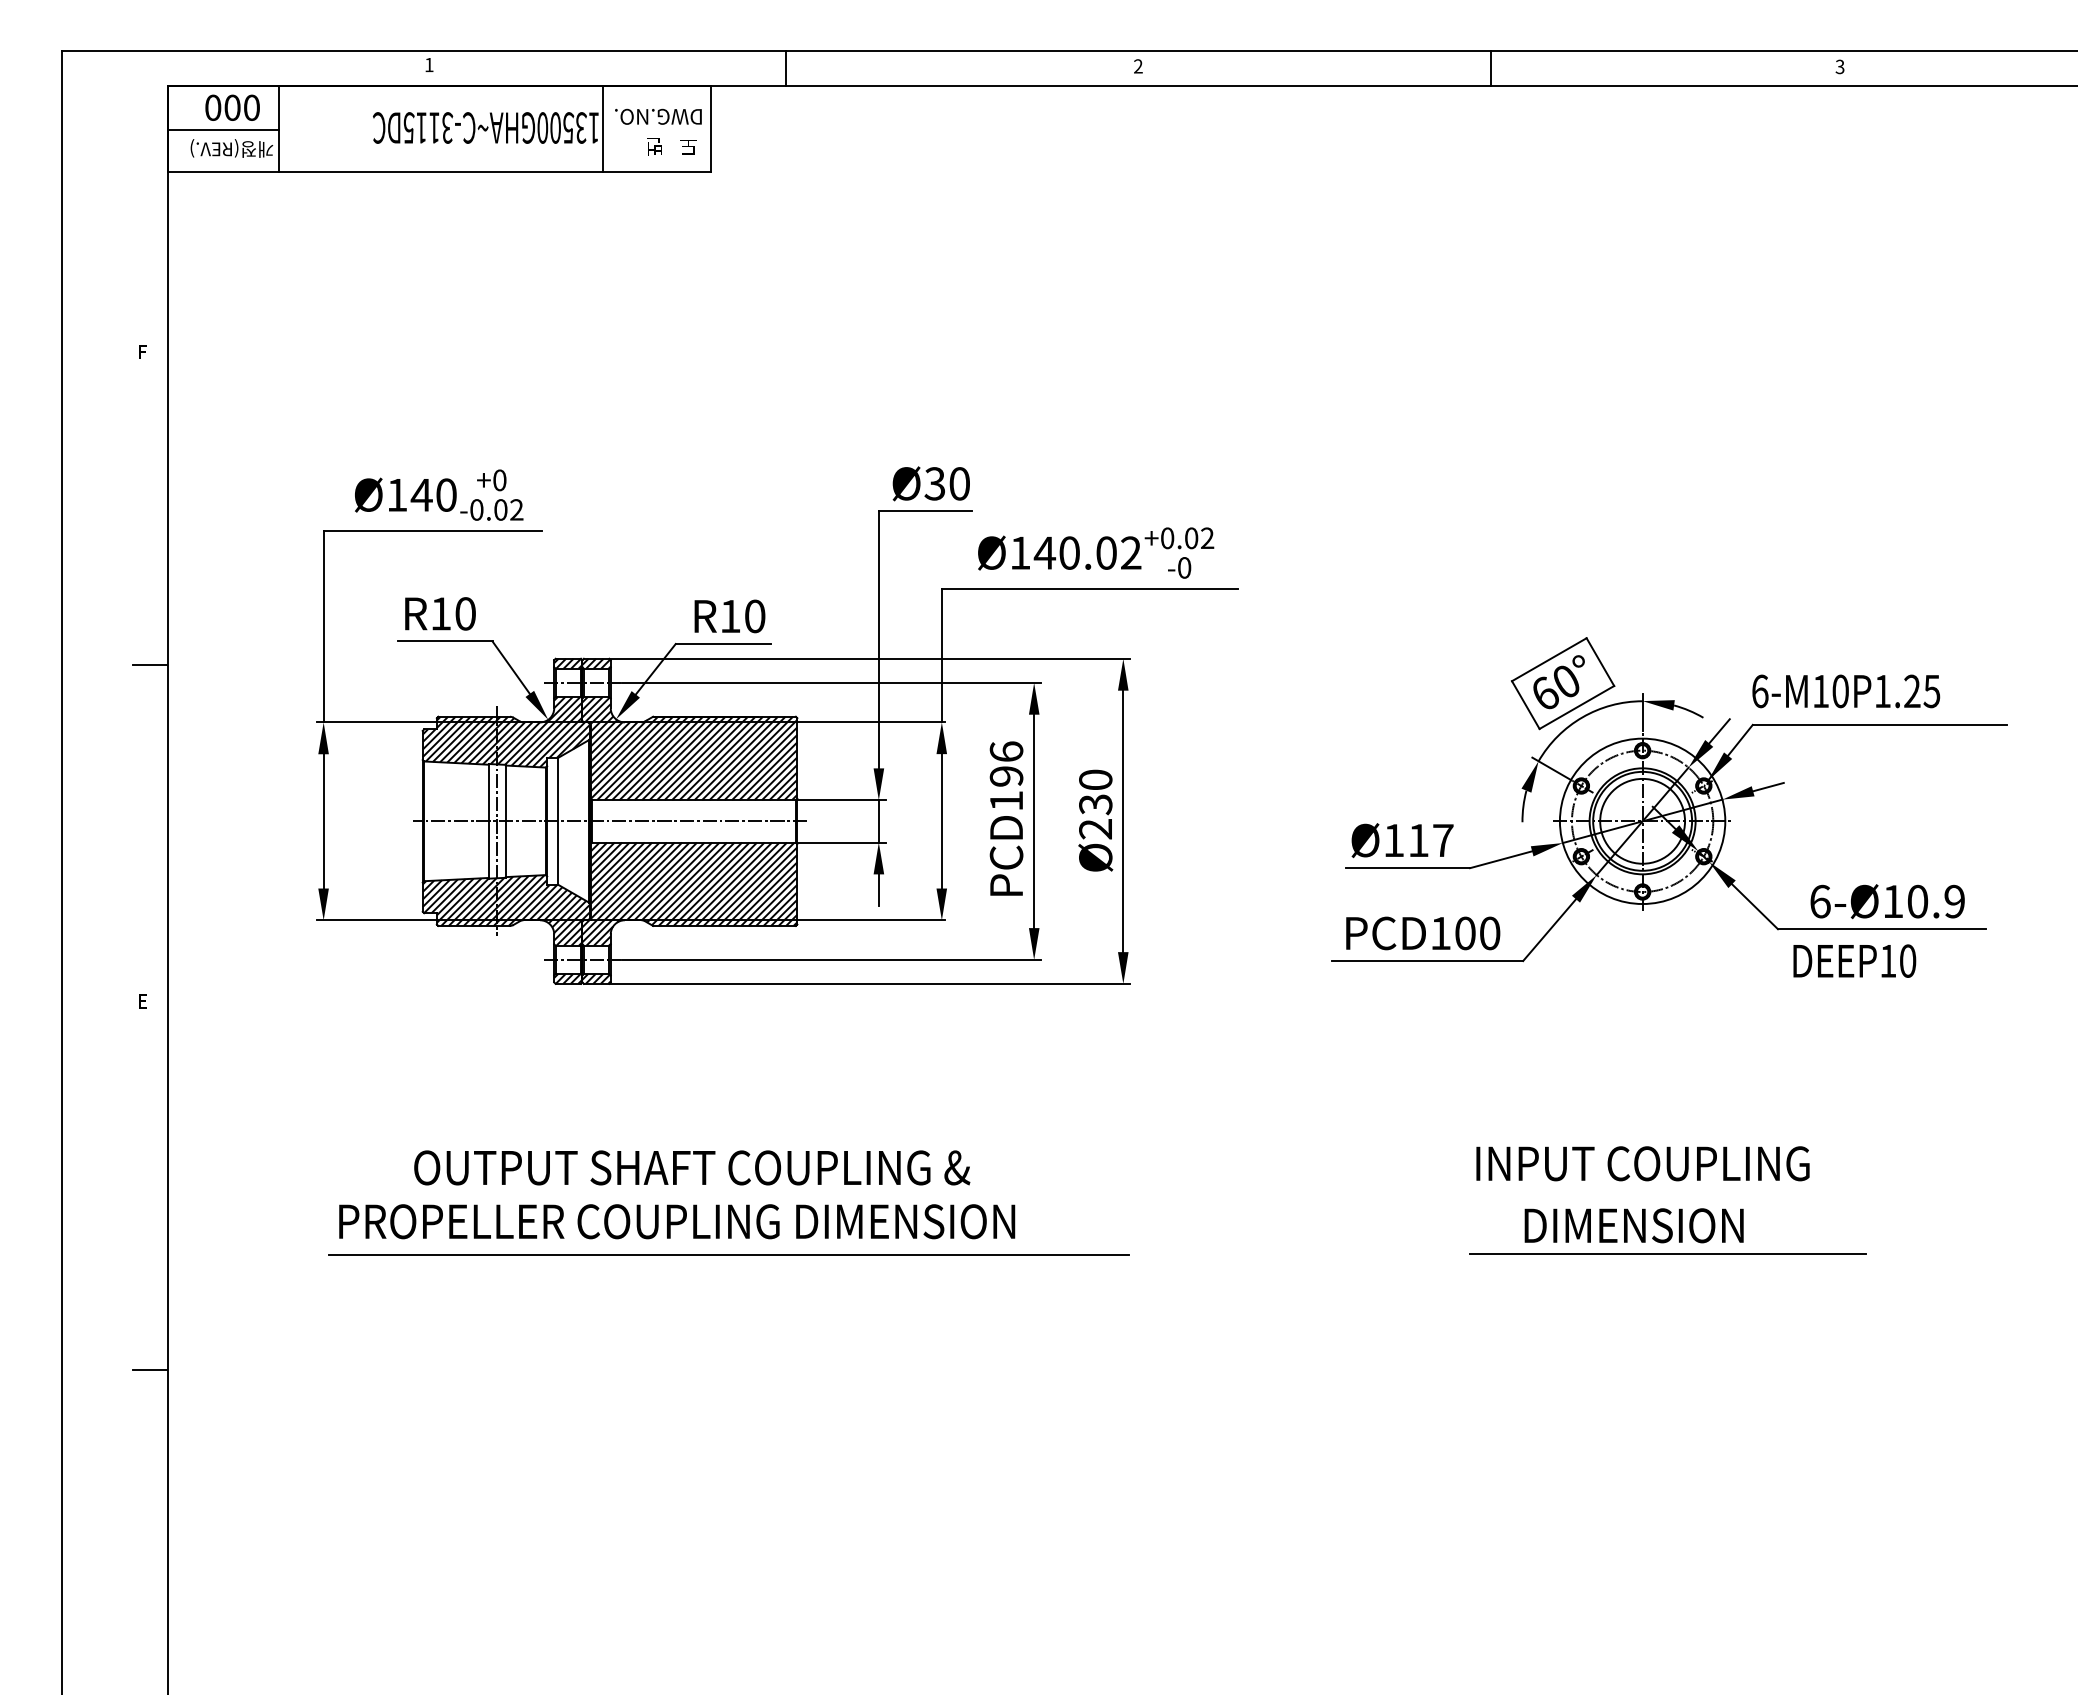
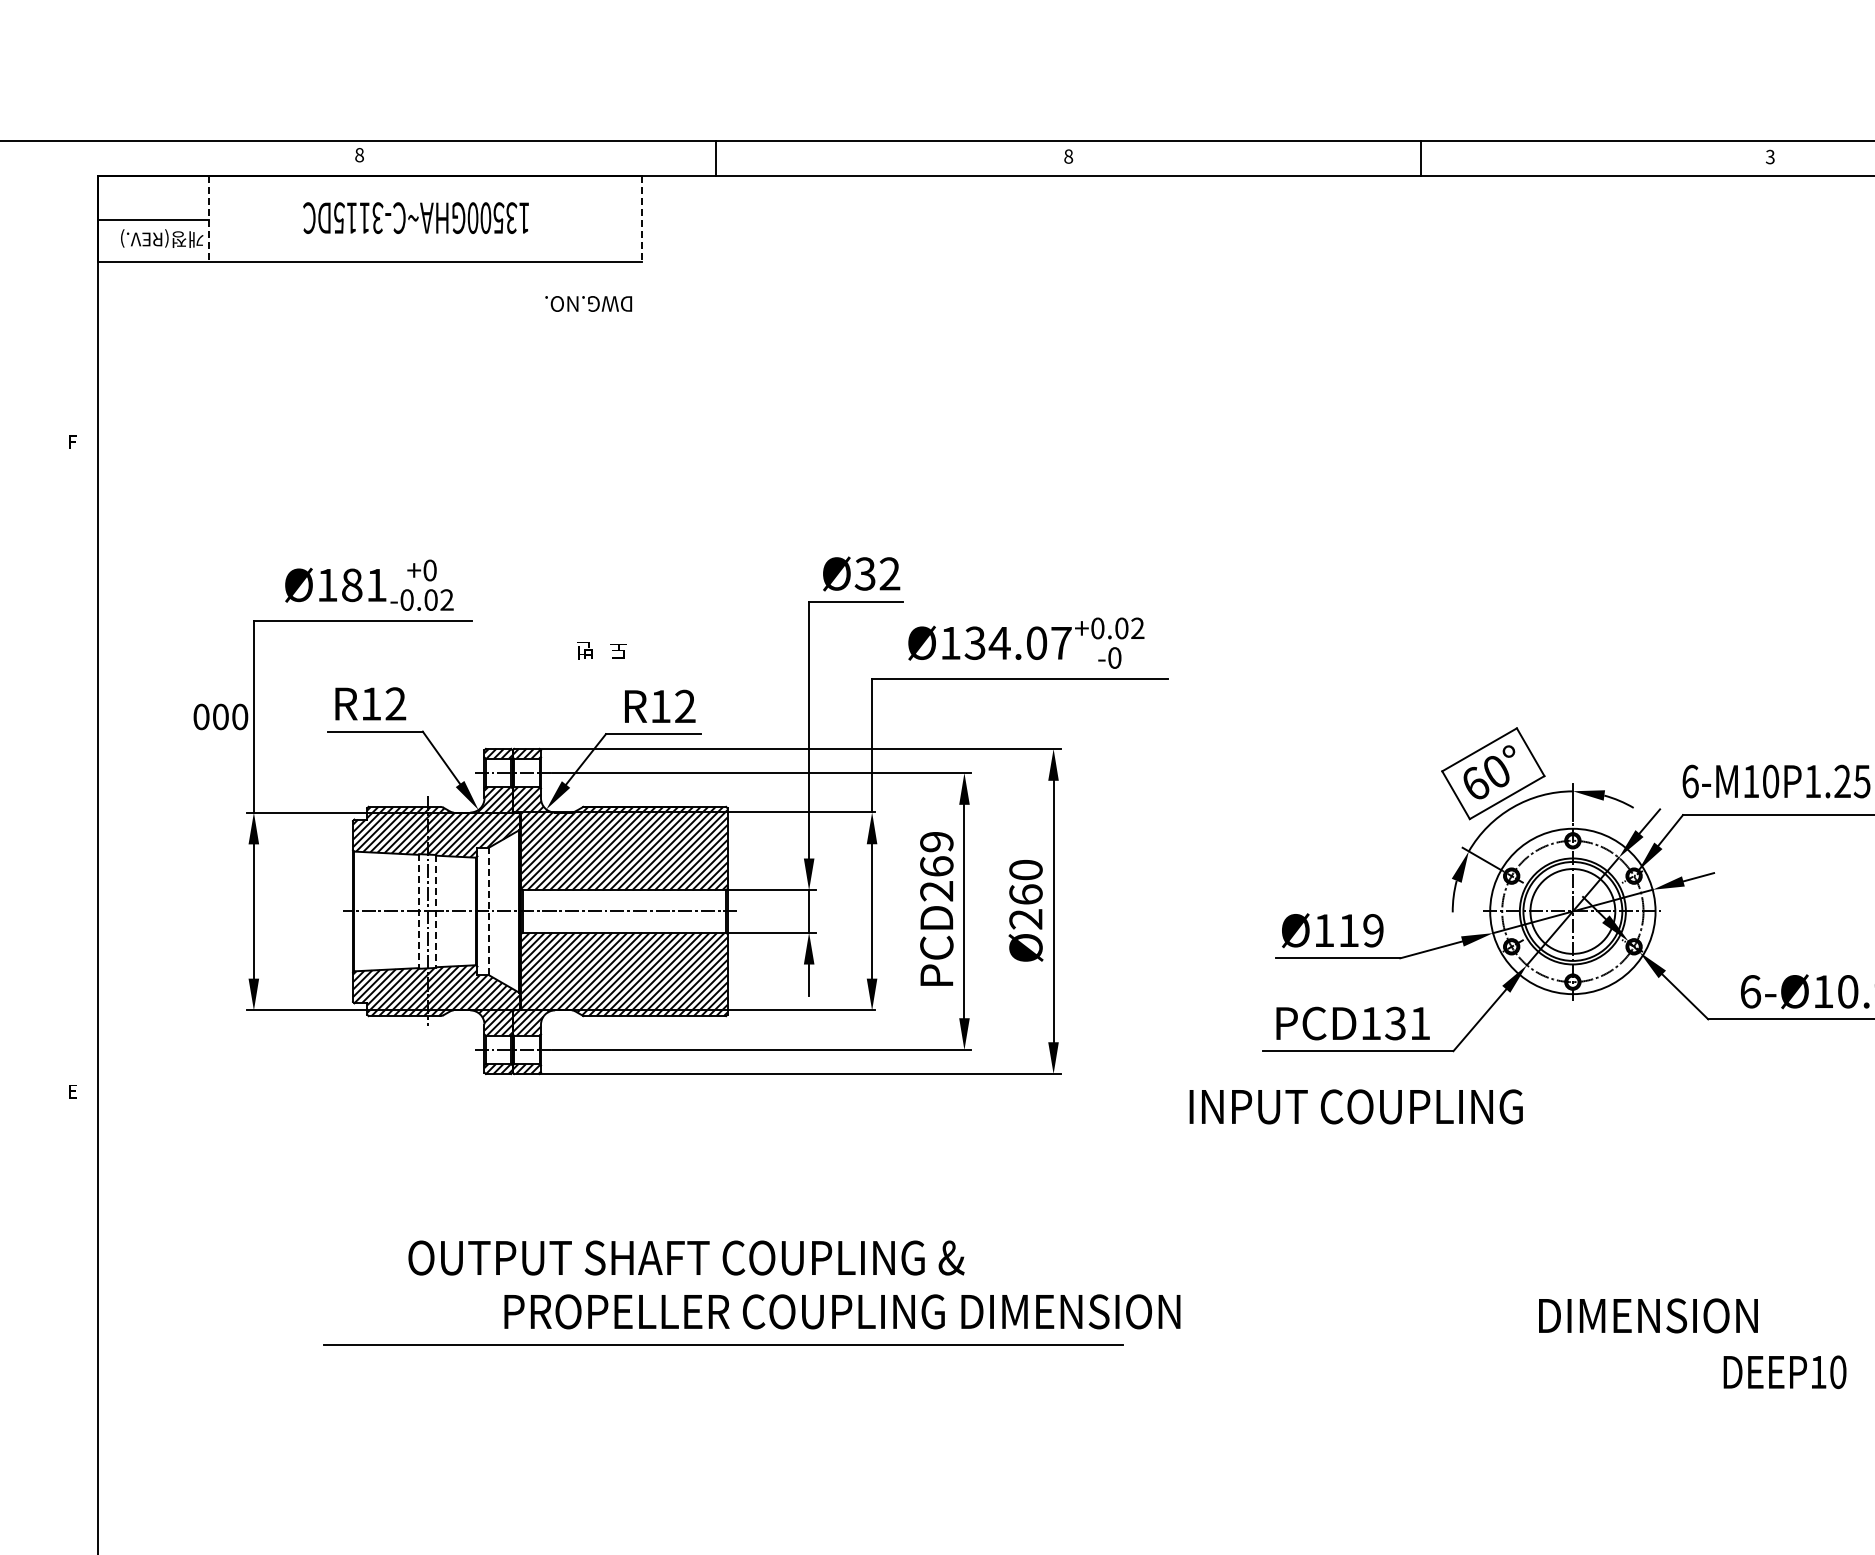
text: (429, 64) -> (359, 154), 1 -> 8
text: (1138, 66) -> (1068, 156), 2 -> 8
text: (232, 107) -> (220, 716), moved
text: (658, 116) -> (588, 303), moved
line: (278, 128) -> (208, 218), solid -> dashed
line: (602, 128) -> (532, 218), removed
line: (711, 128) -> (641, 218), solid -> dashed
text: (671, 146) -> (601, 650), moved
text: (959, 483) -> (889, 573), Ø30 -> Ø32
text: (433, 494) -> (363, 584), Ø140 -> Ø181
text: (1087, 552) -> (1017, 642), Ø140.02 -> Ø134.07
text: (465, 613) -> (395, 703), R10 -> R12
text: (755, 616) -> (685, 706), R10 -> R12
line: (149, 664) -> (79, 754), removed
text: (1006, 776) -> (936, 866), PCD196 -> PCD269
text: (1095, 804) -> (1025, 894), Ø230 -> Ø260
line: (488, 821) -> (418, 911), solid -> dashed
line: (505, 821) -> (435, 911), solid -> dashed
line: (558, 821) -> (488, 911), solid -> dashed
text: (1443, 840) -> (1373, 930), Ø117 -> Ø119
text: (1477, 933) -> (1407, 1023), PCD100 -> PCD131
text: (1854, 960) -> (1784, 1371), moved
text: (1642, 1163) -> (1355, 1106), moved
text: (692, 1167) -> (686, 1257), moved
text: (677, 1221) -> (842, 1311), moved
text: (1633, 1225) -> (1647, 1315), moved
line: (1667, 1253) -> (1597, 1343), removed
line: (728, 1254) -> (722, 1344), moved
line: (149, 1370) -> (79, 1460), removed

